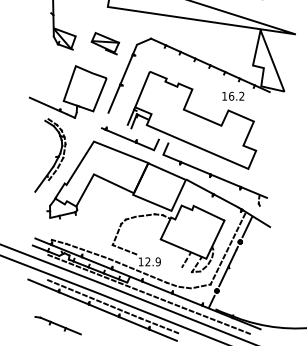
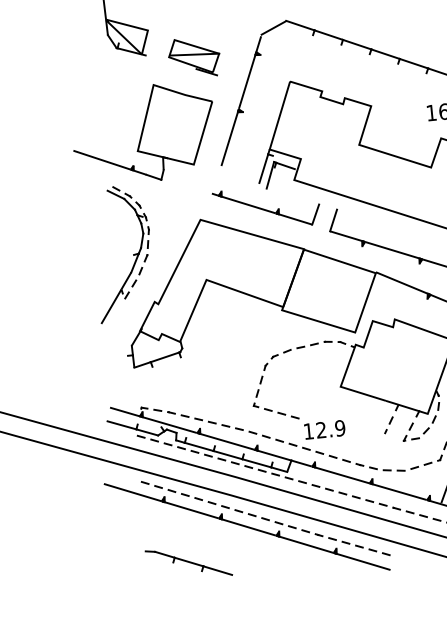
part: (105, 43) -> (194, 57), moved
part: (57, 325) -> (187, 563), moved

